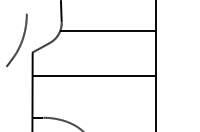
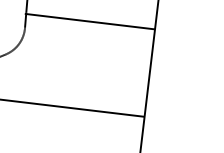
line: (107, 30) -> (89, 20), moved

